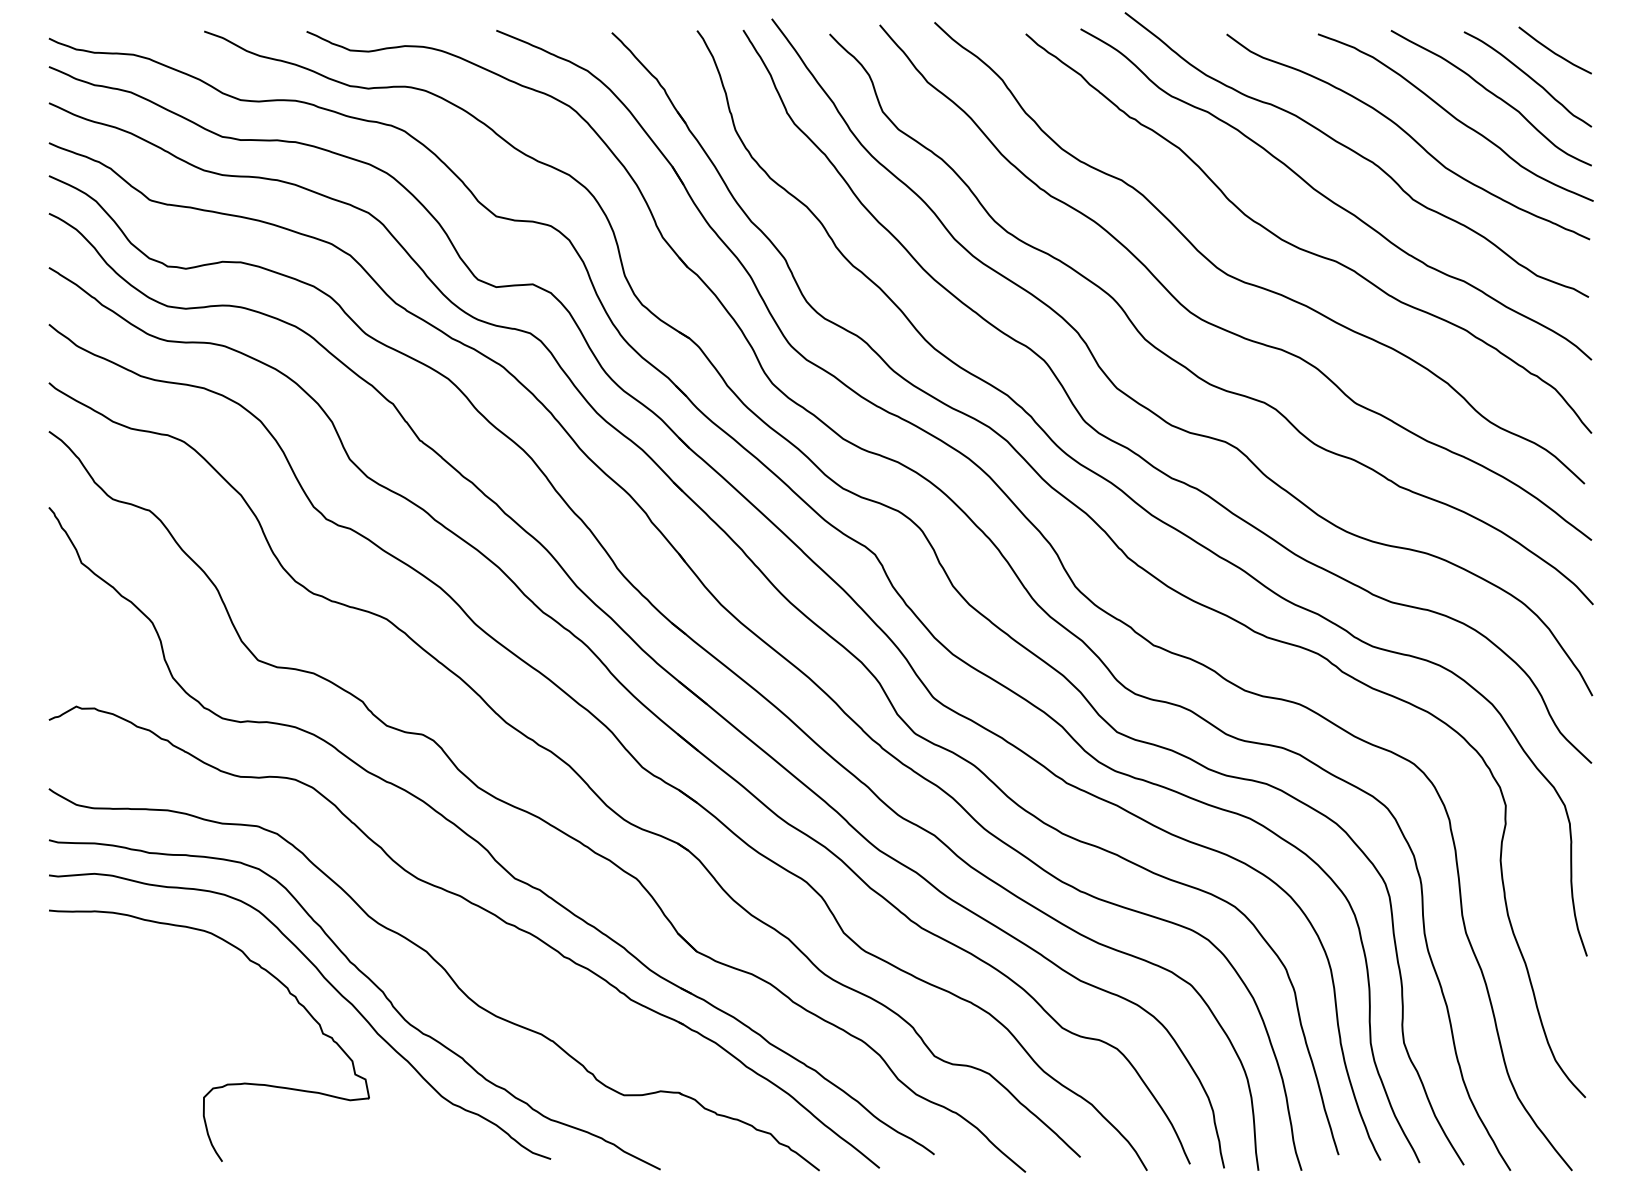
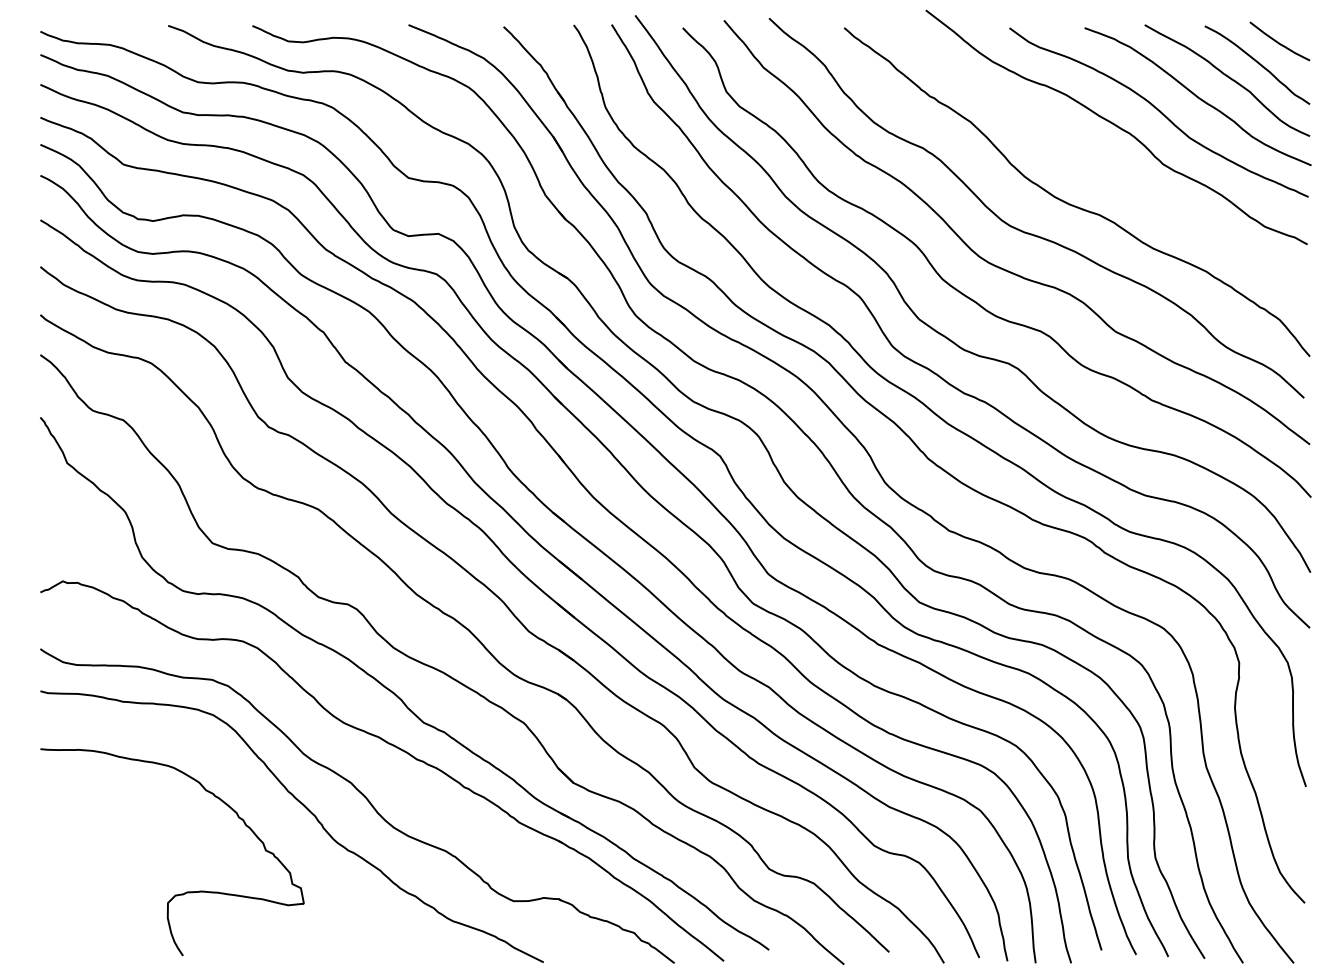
curve: (1332, 200) -> (1096, 164), removed
curve: (330, 985) -> (272, 810), removed

